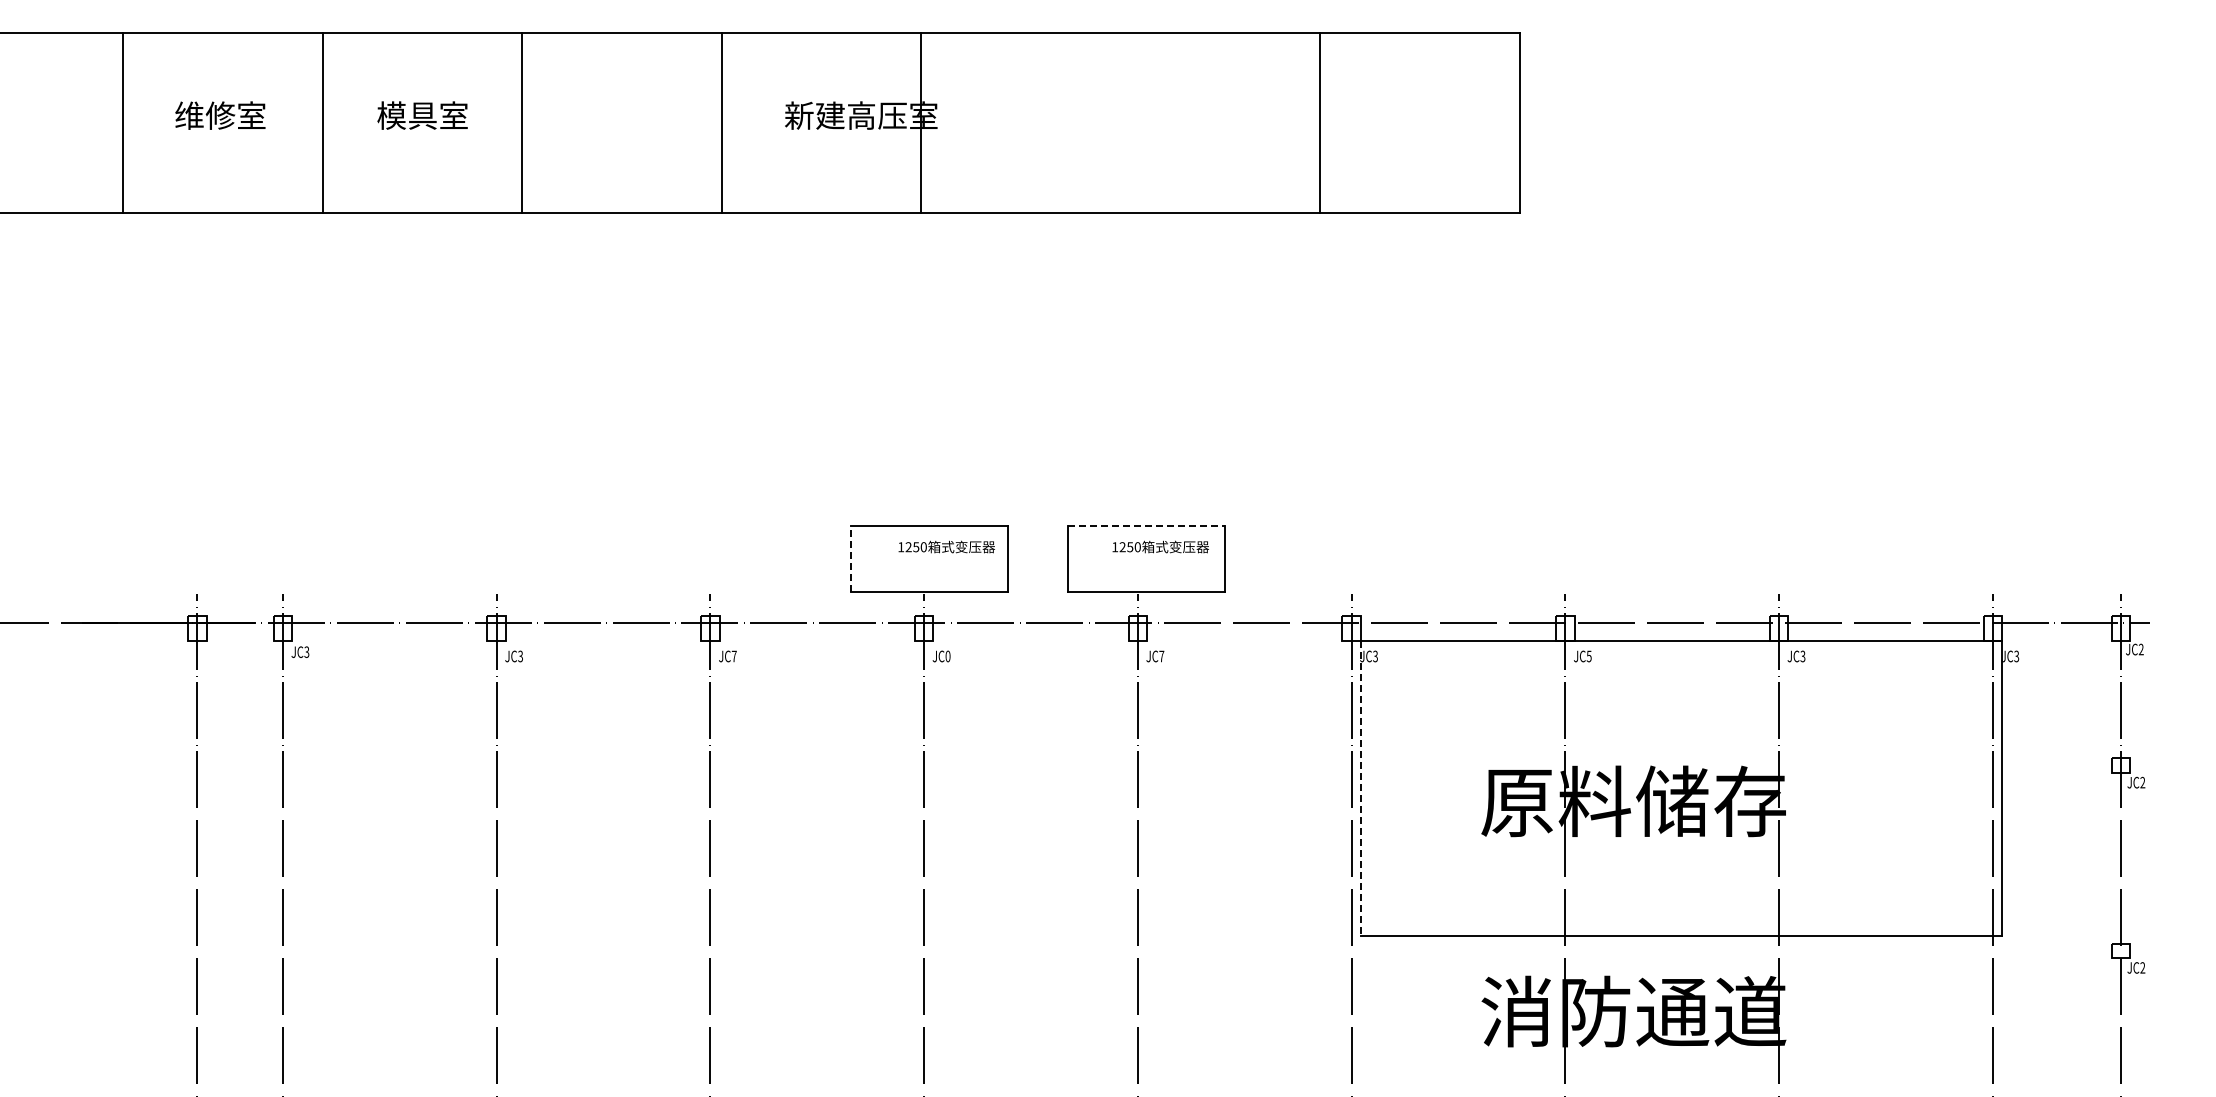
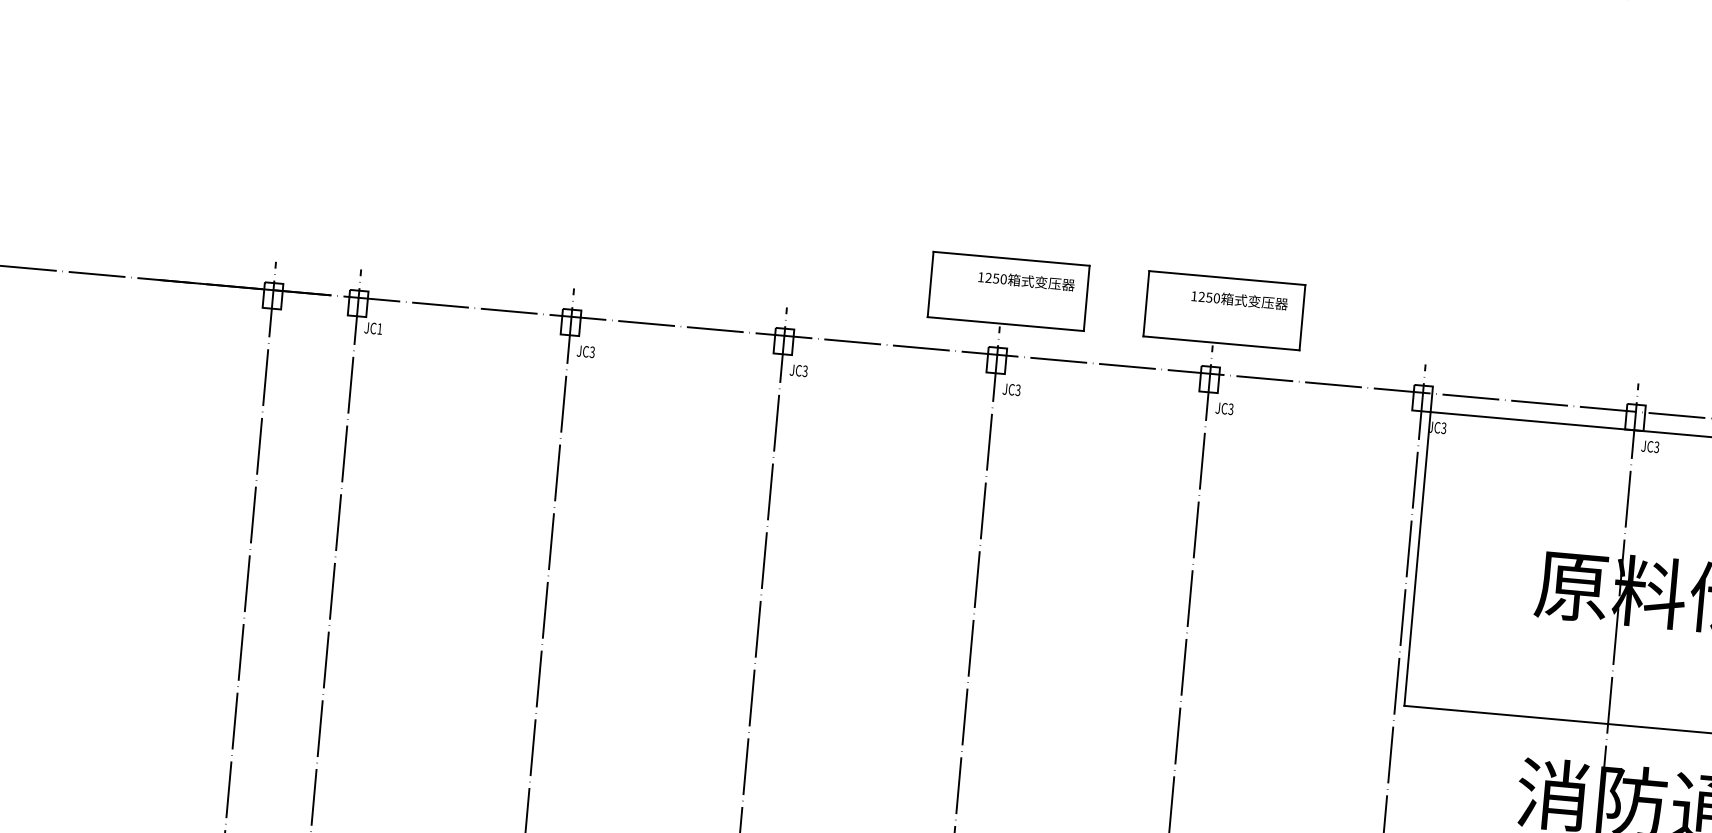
line: (1146, 526) -> (1227, 278), dashed -> solid
line: (851, 558) -> (930, 284), dashed -> solid
text: (306, 651) -> (379, 328), JC3 -> JC1
text: (1589, 655) -> (1657, 446), JC5 -> JC3
text: (733, 656) -> (804, 371), JC7 -> JC3
text: (947, 656) -> (1017, 390), JC0 -> JC3
text: (1161, 656) -> (1230, 409), JC7 -> JC3
line: (1360, 789) -> (1417, 559), dashed -> solid

